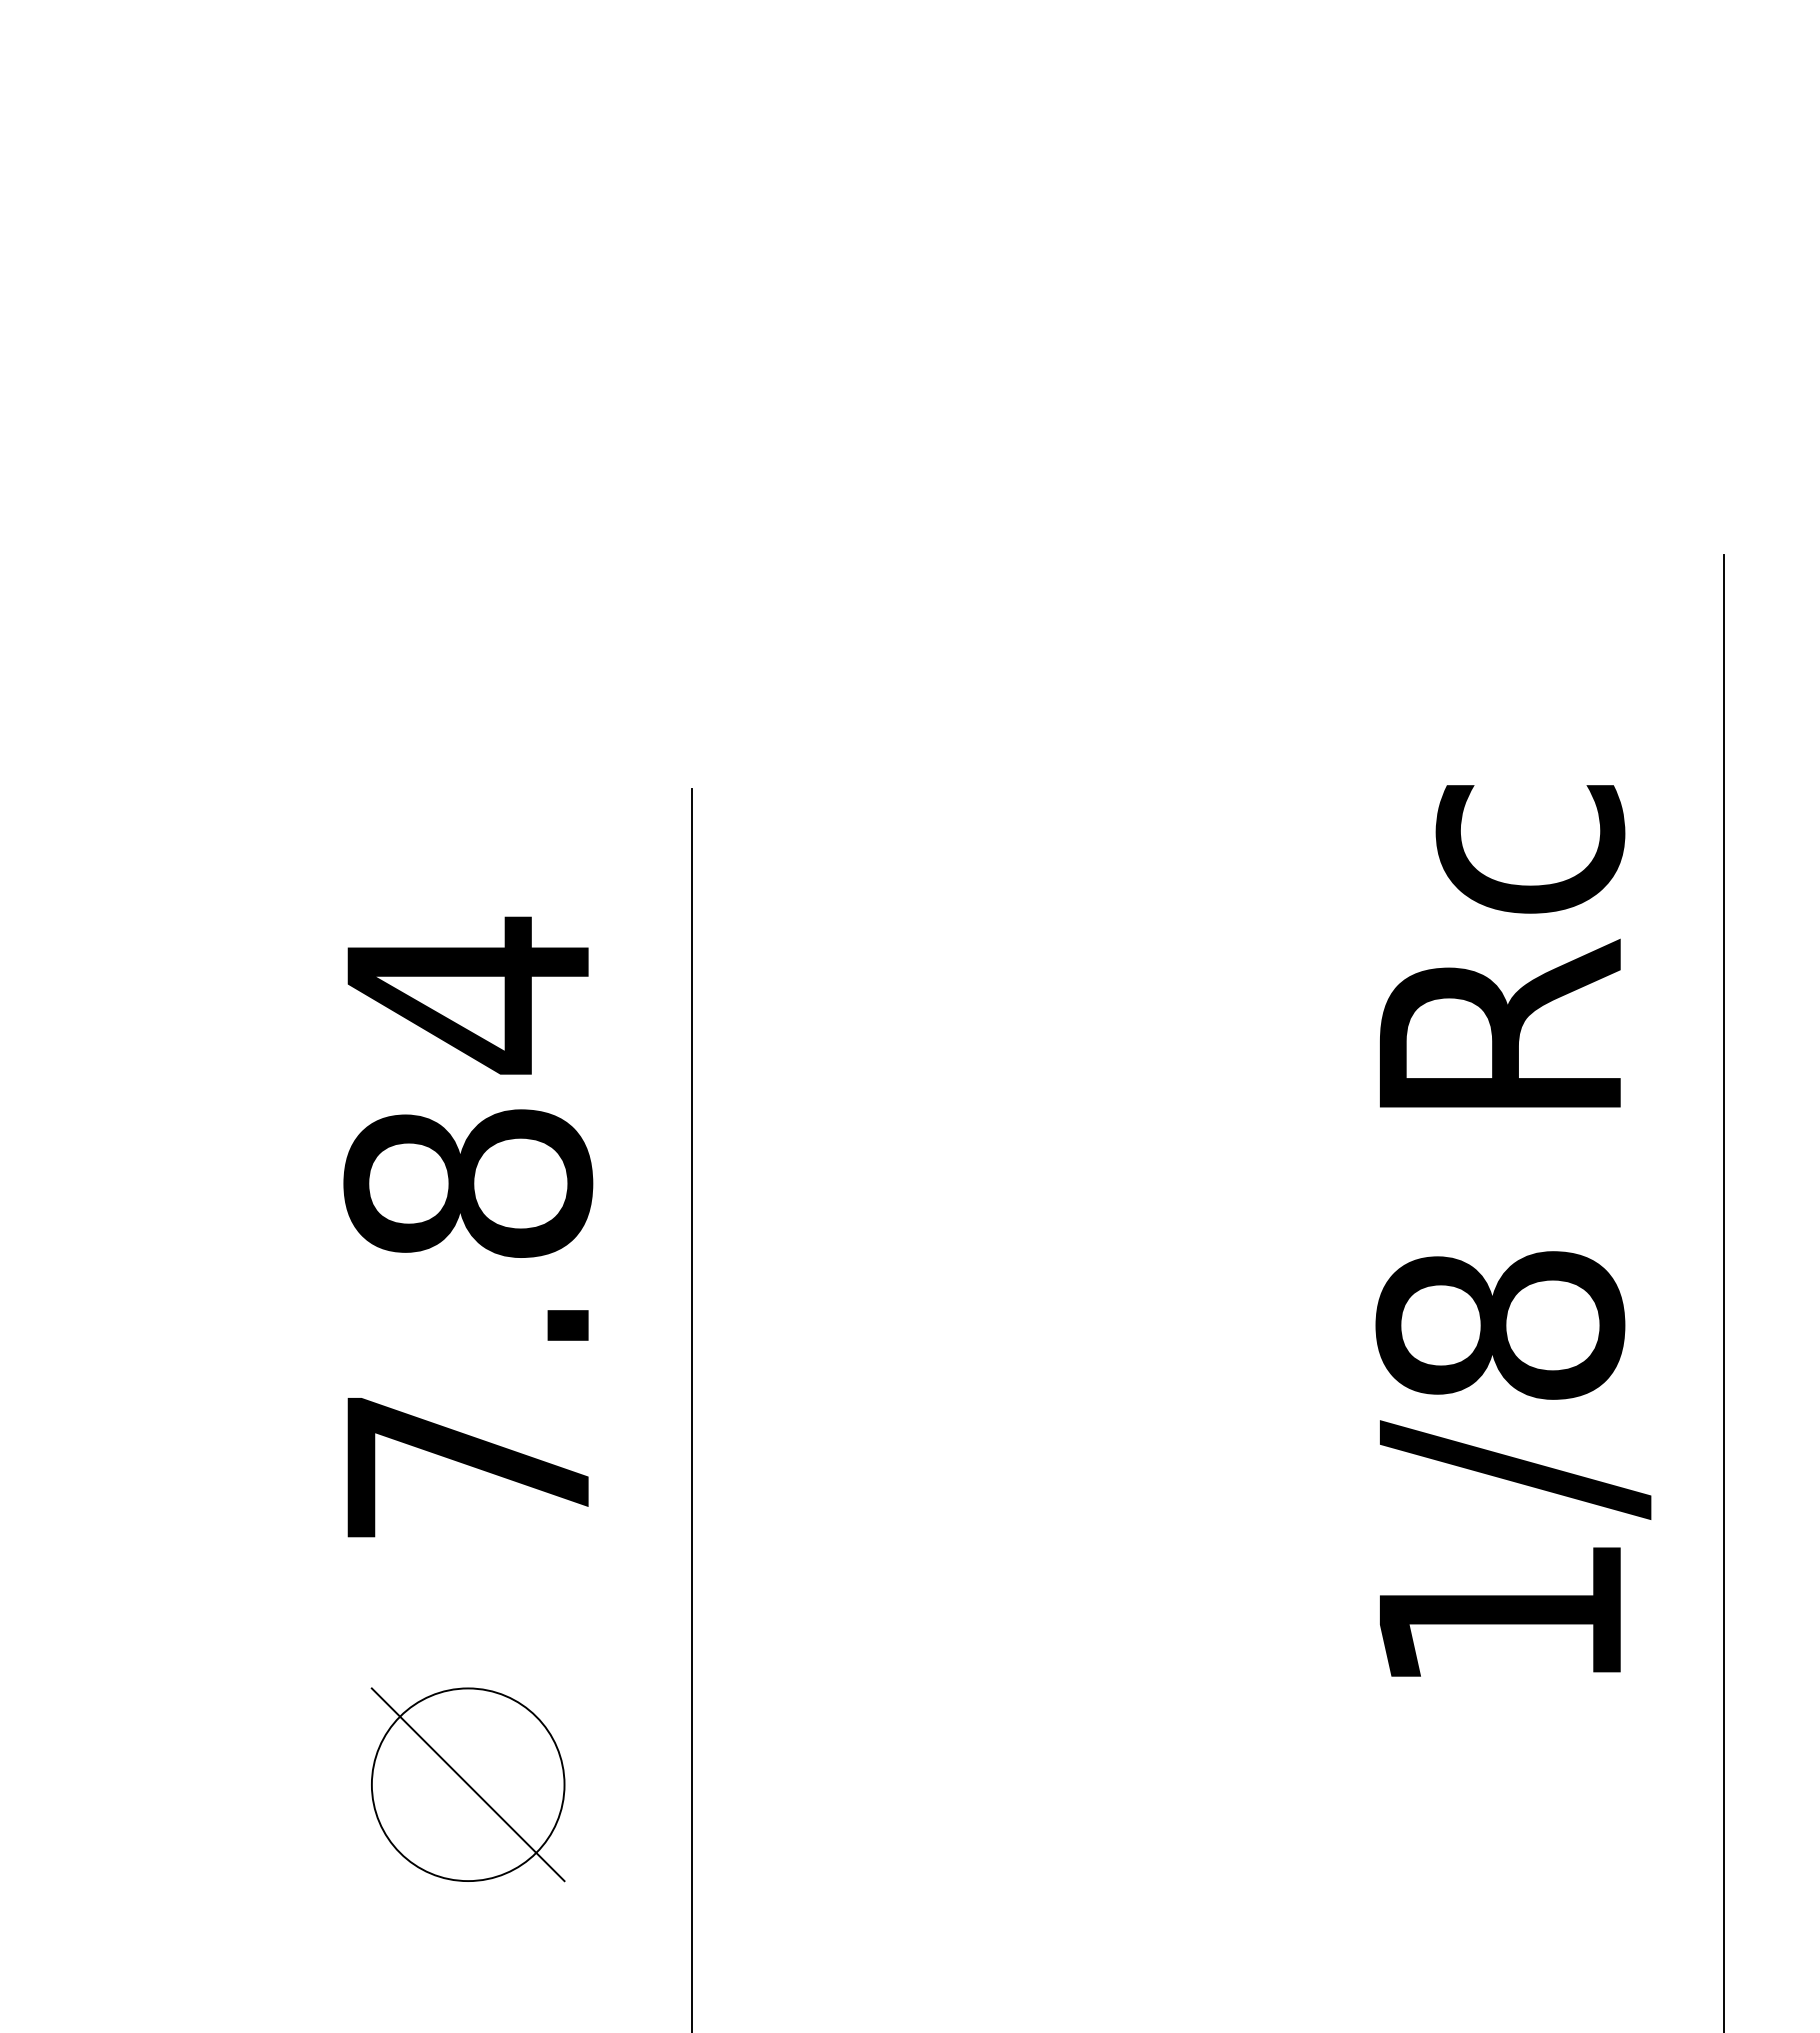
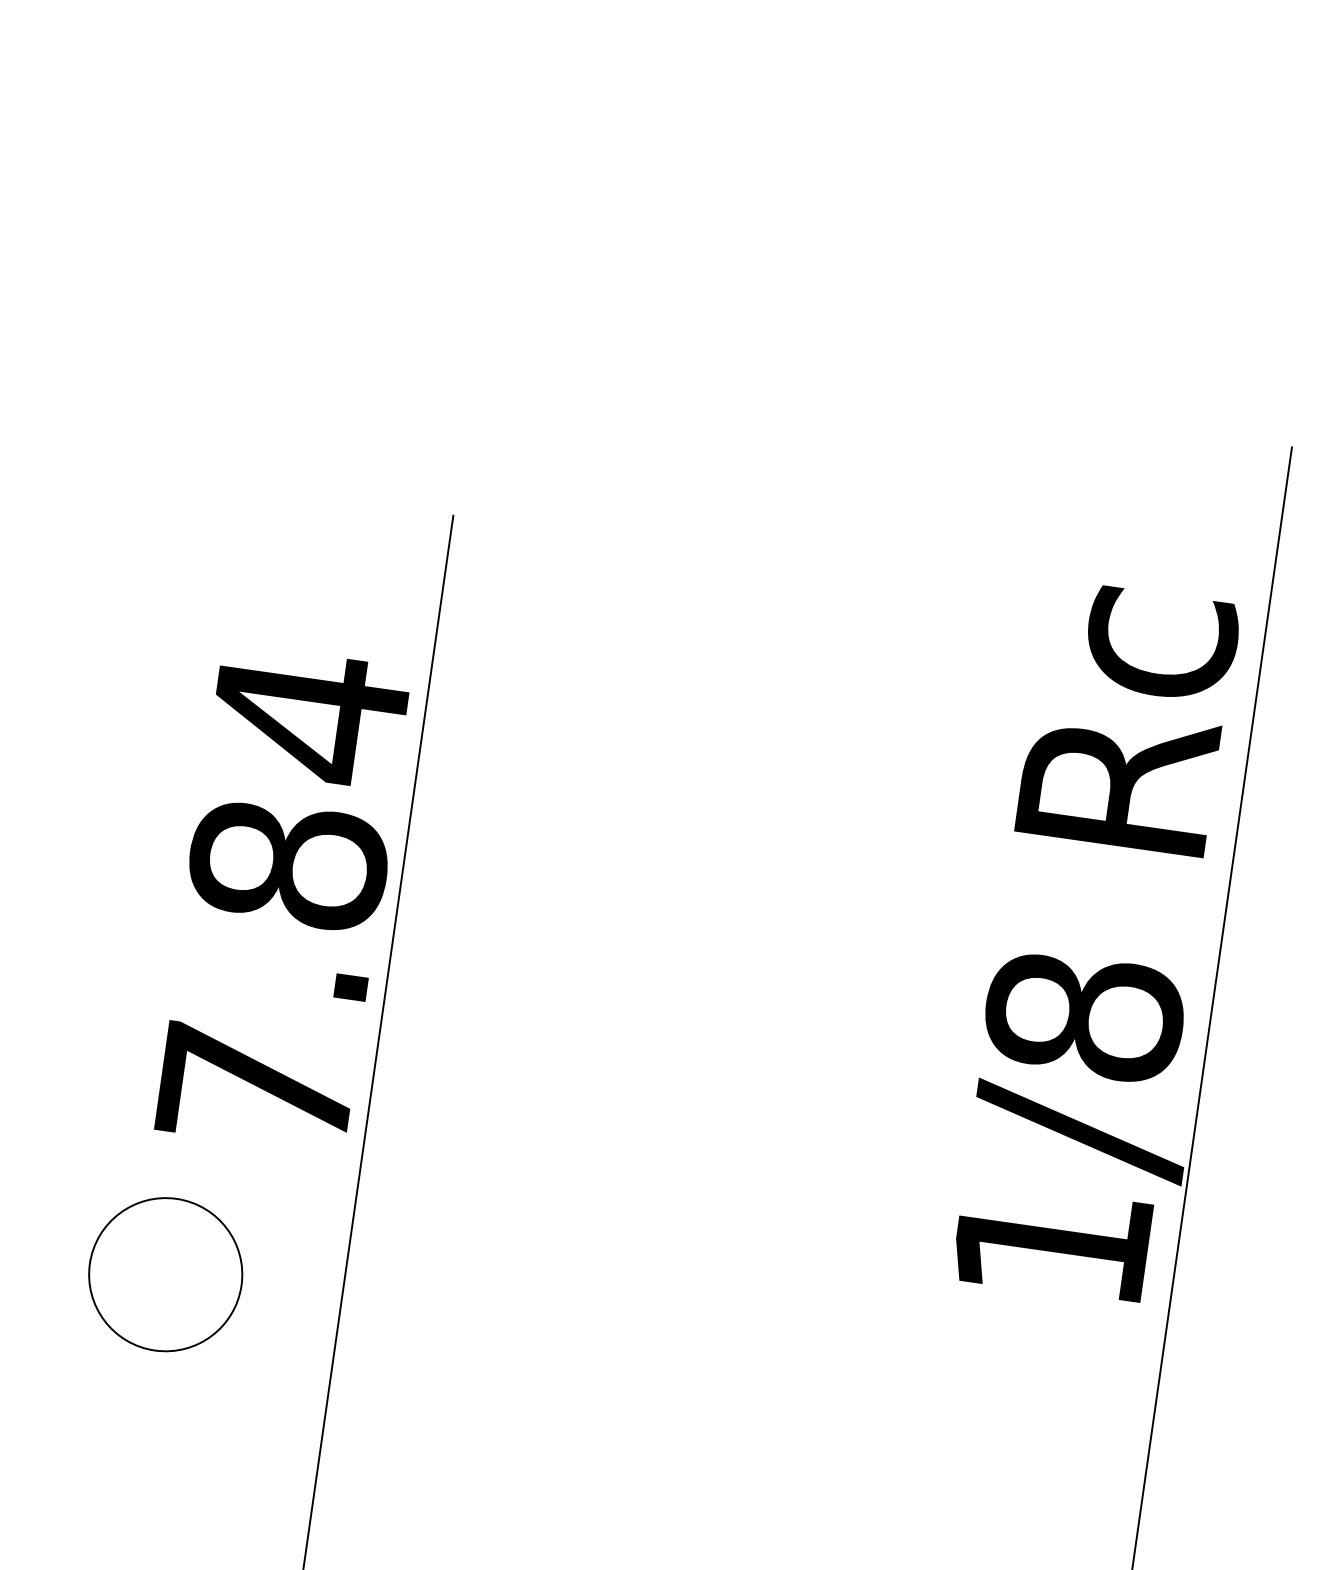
text: (468, 1226) -> (283, 898), moved
text: (1513, 1230) -> (1105, 943), moved
line: (467, 1784) -> (165, 1274), removed

